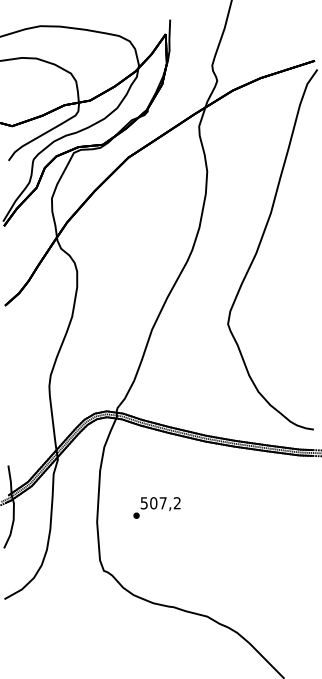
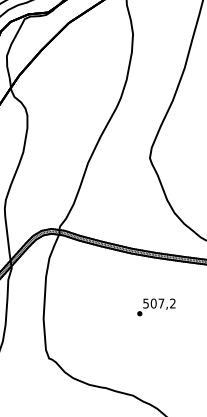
text: (156, 507) -> (155, 307), moved

